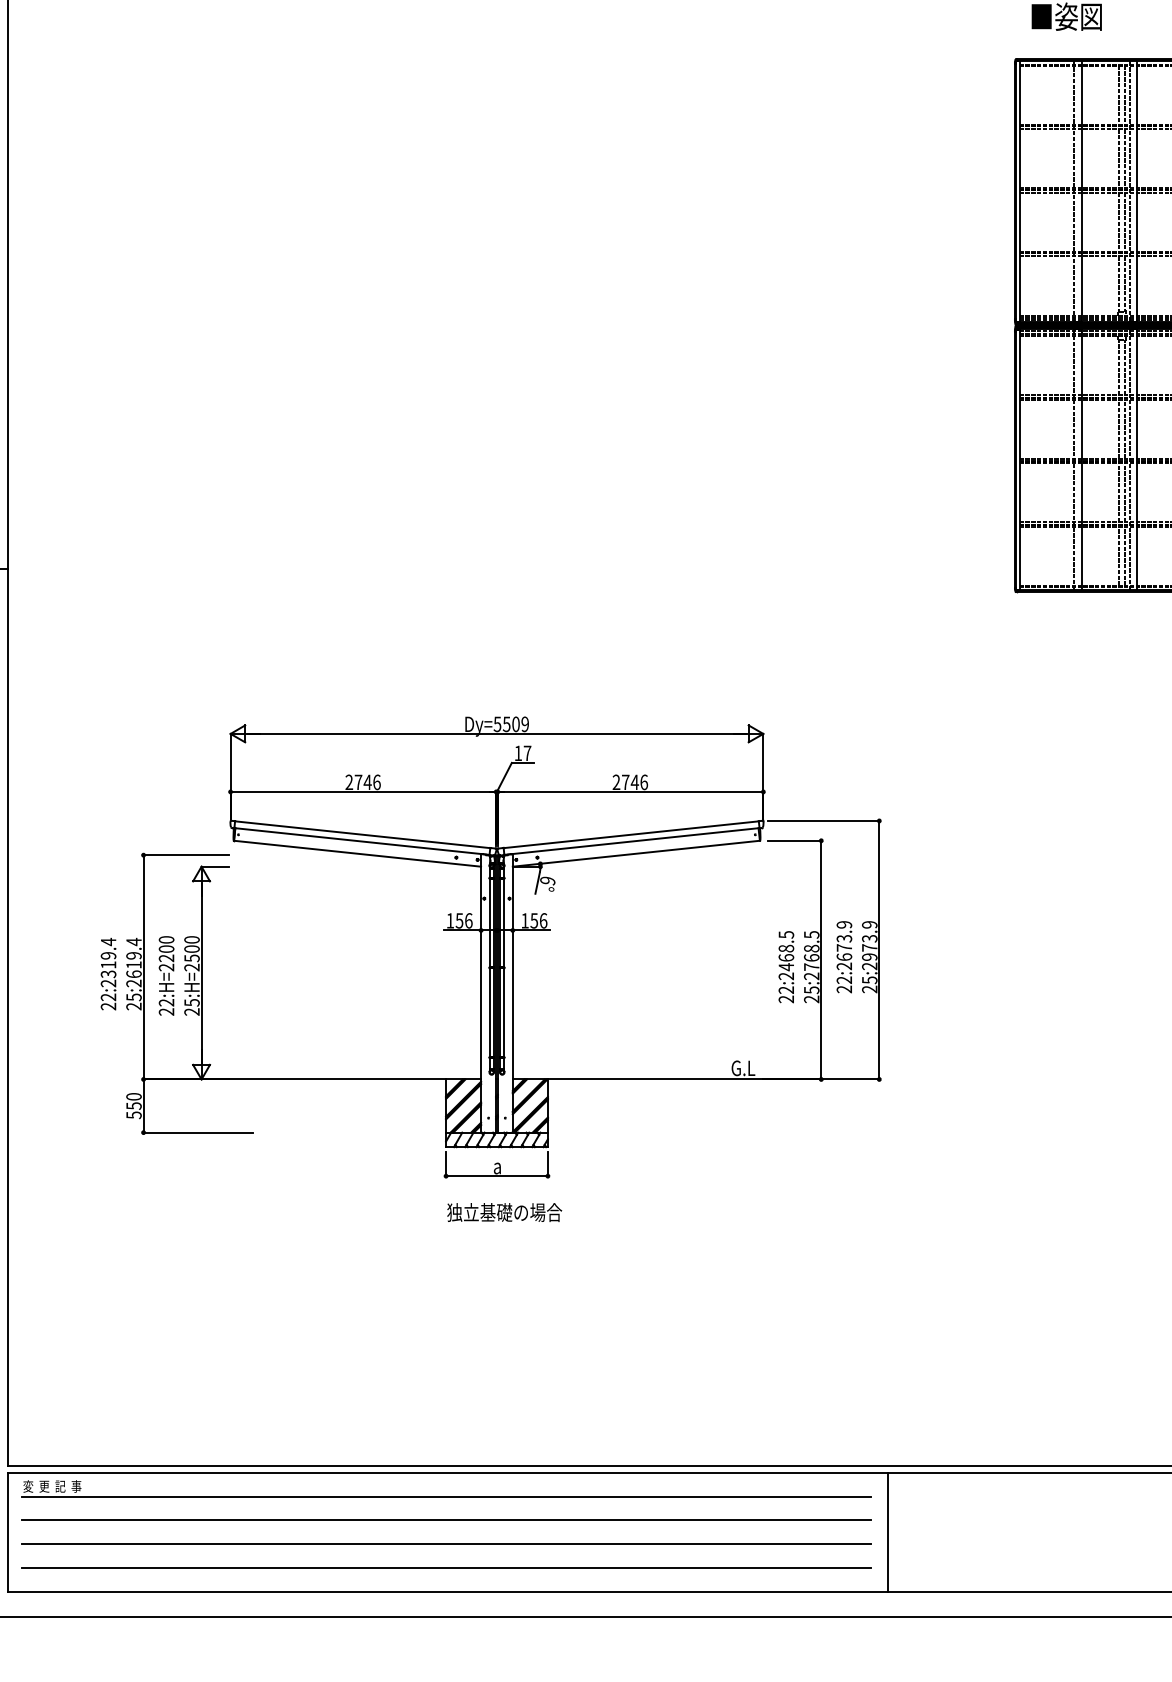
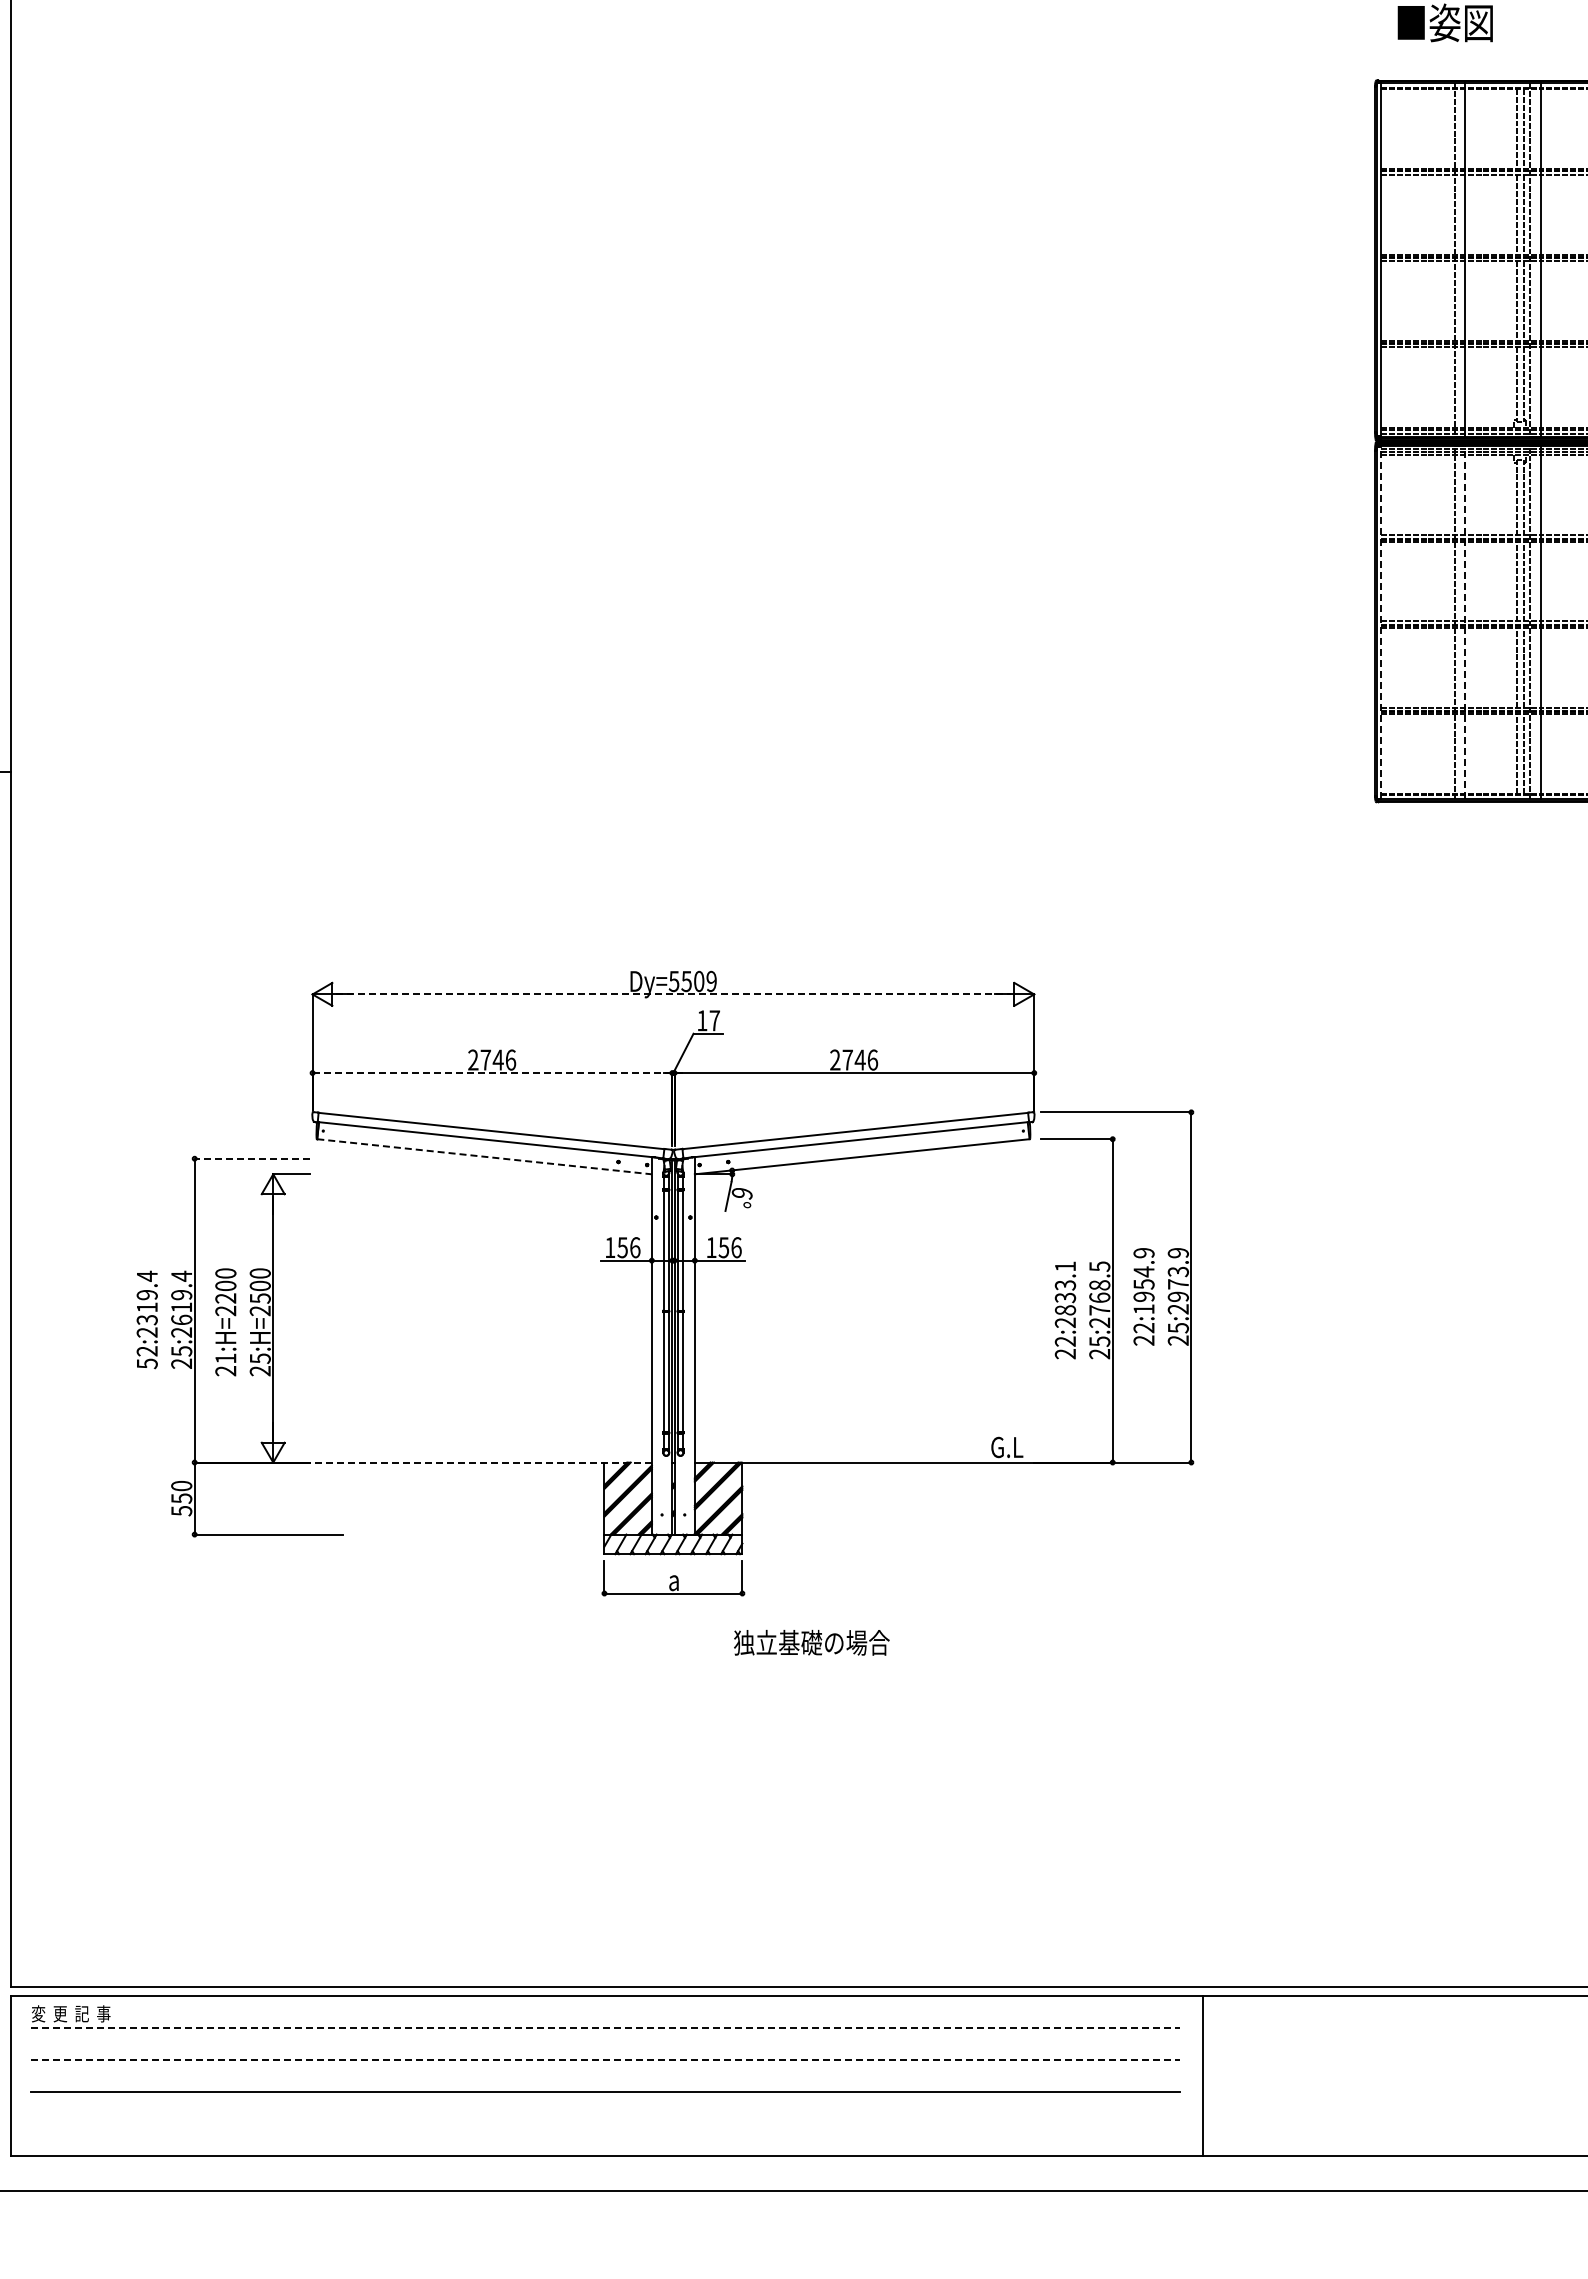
line: (1019, 459) -> (1381, 622), solid -> dashed
line: (1081, 459) -> (1465, 622), solid -> dashed
line: (497, 733) -> (673, 994), solid -> dashed
line: (363, 792) -> (492, 1073), solid -> dashed
line: (358, 853) -> (485, 1156), solid -> dashed
line: (186, 855) -> (252, 1158), solid -> dashed
text: (786, 950) -> (1065, 1288), 22:2468.5 -> 22:2833.1
text: (844, 952) -> (1143, 1290), 22:2673.9 -> 22:1954.9
text: (166, 1002) -> (225, 1358), 22:H=2200 -> 21:H=2200
text: (108, 1006) -> (146, 1363), 22:2319.4 -> 52:2319.4
line: (354, 1079) -> (480, 1462), solid -> dashed
text: (504, 1212) -> (811, 1642), moved
line: (446, 1496) -> (605, 2027), solid -> dashed
line: (446, 1520) -> (605, 2059), solid -> dashed
line: (446, 1568) -> (605, 2124), removed

